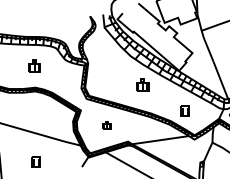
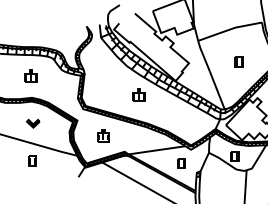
part: (184, 111) -> (181, 163), moved
part: (35, 113) -> (32, 123), added
part: (106, 125) -> (103, 135), size x1.67
part: (35, 161) -> (32, 160), moved

